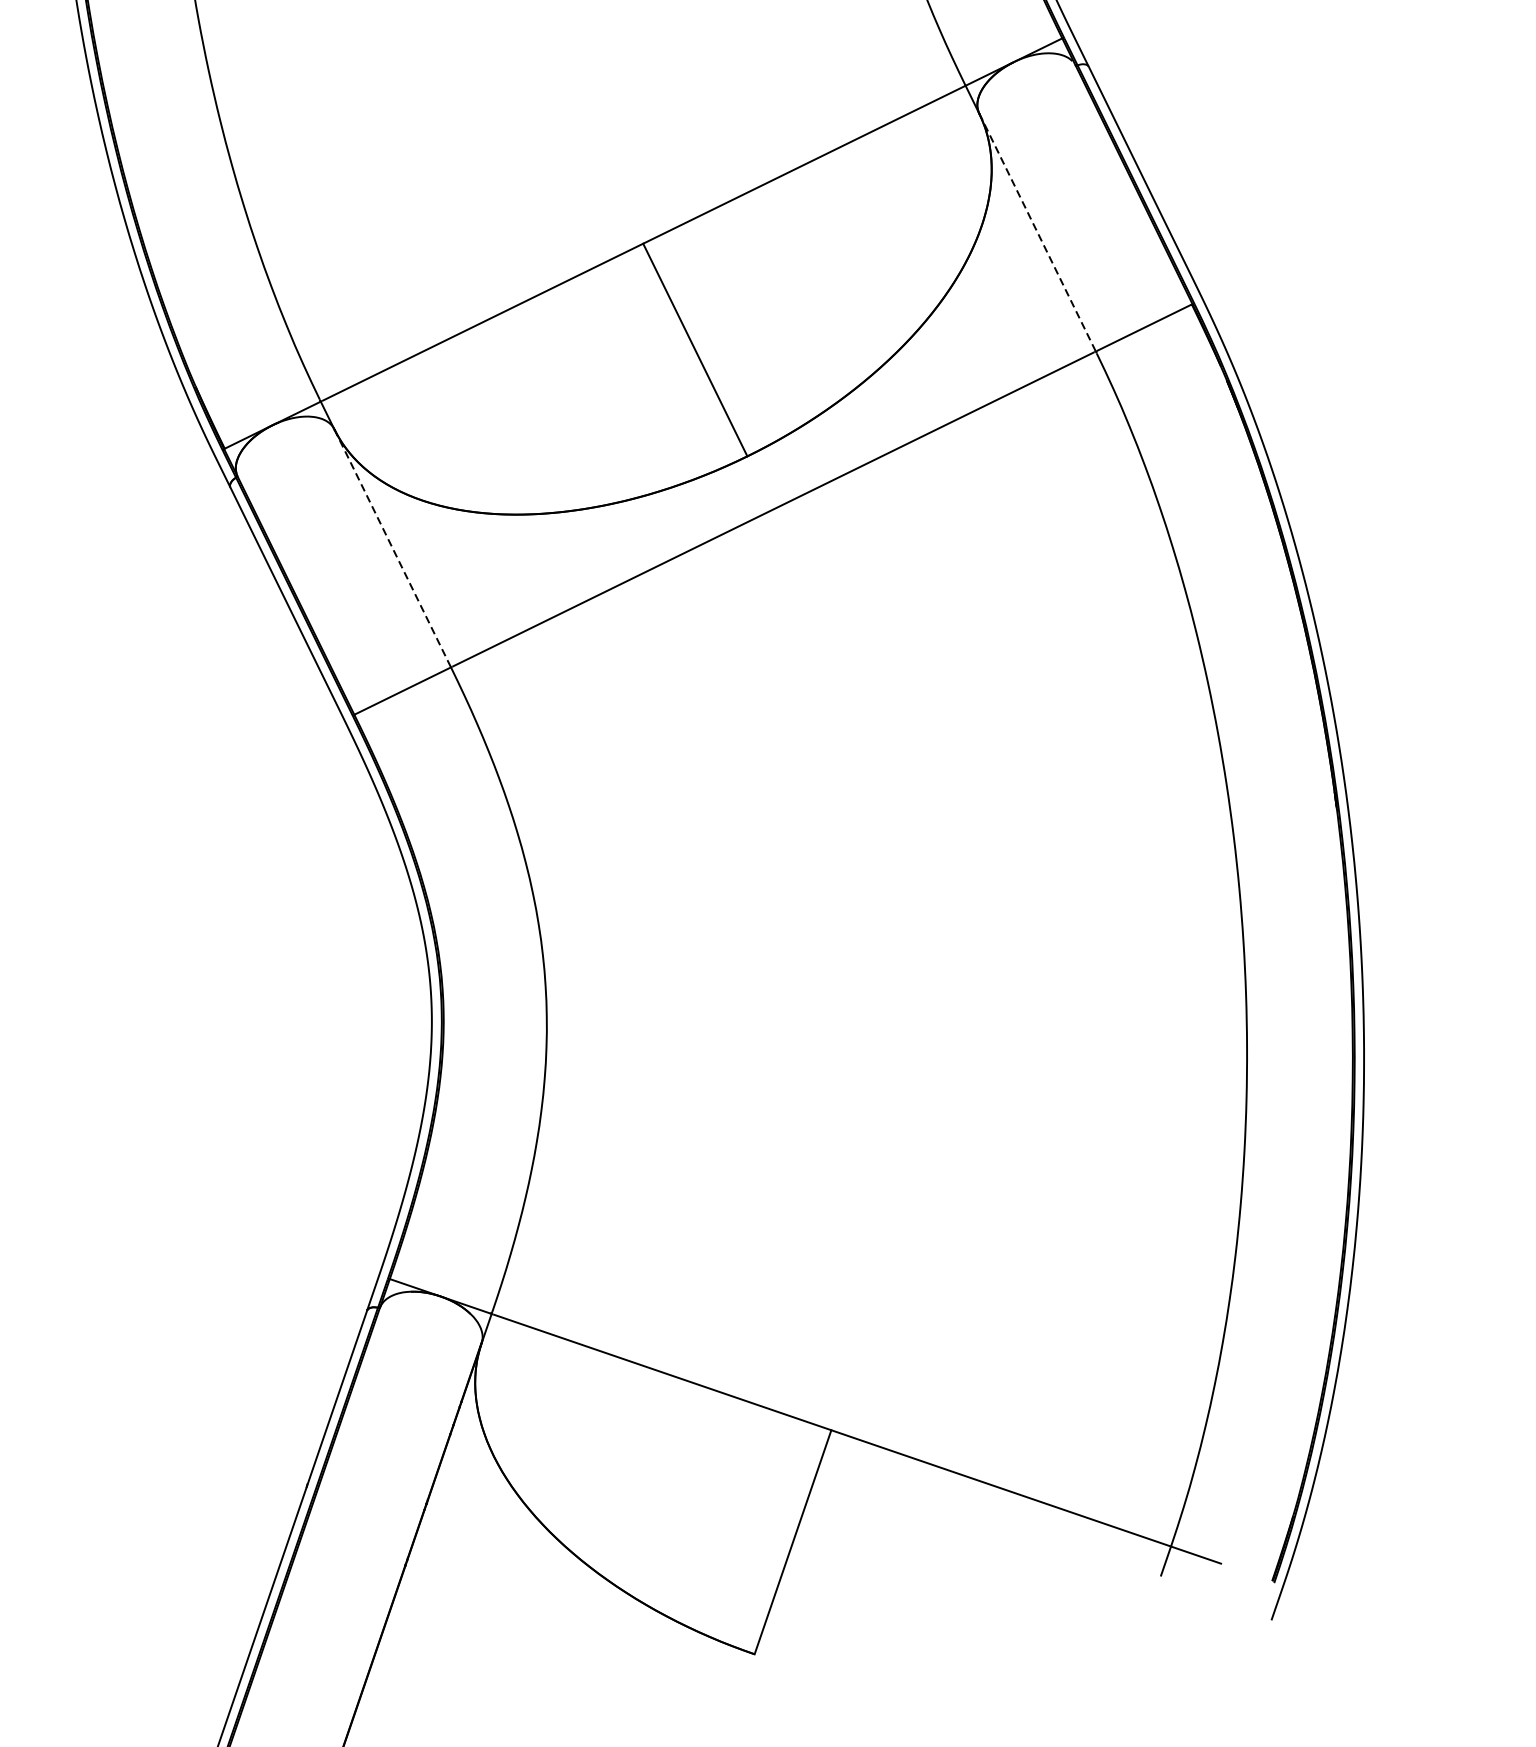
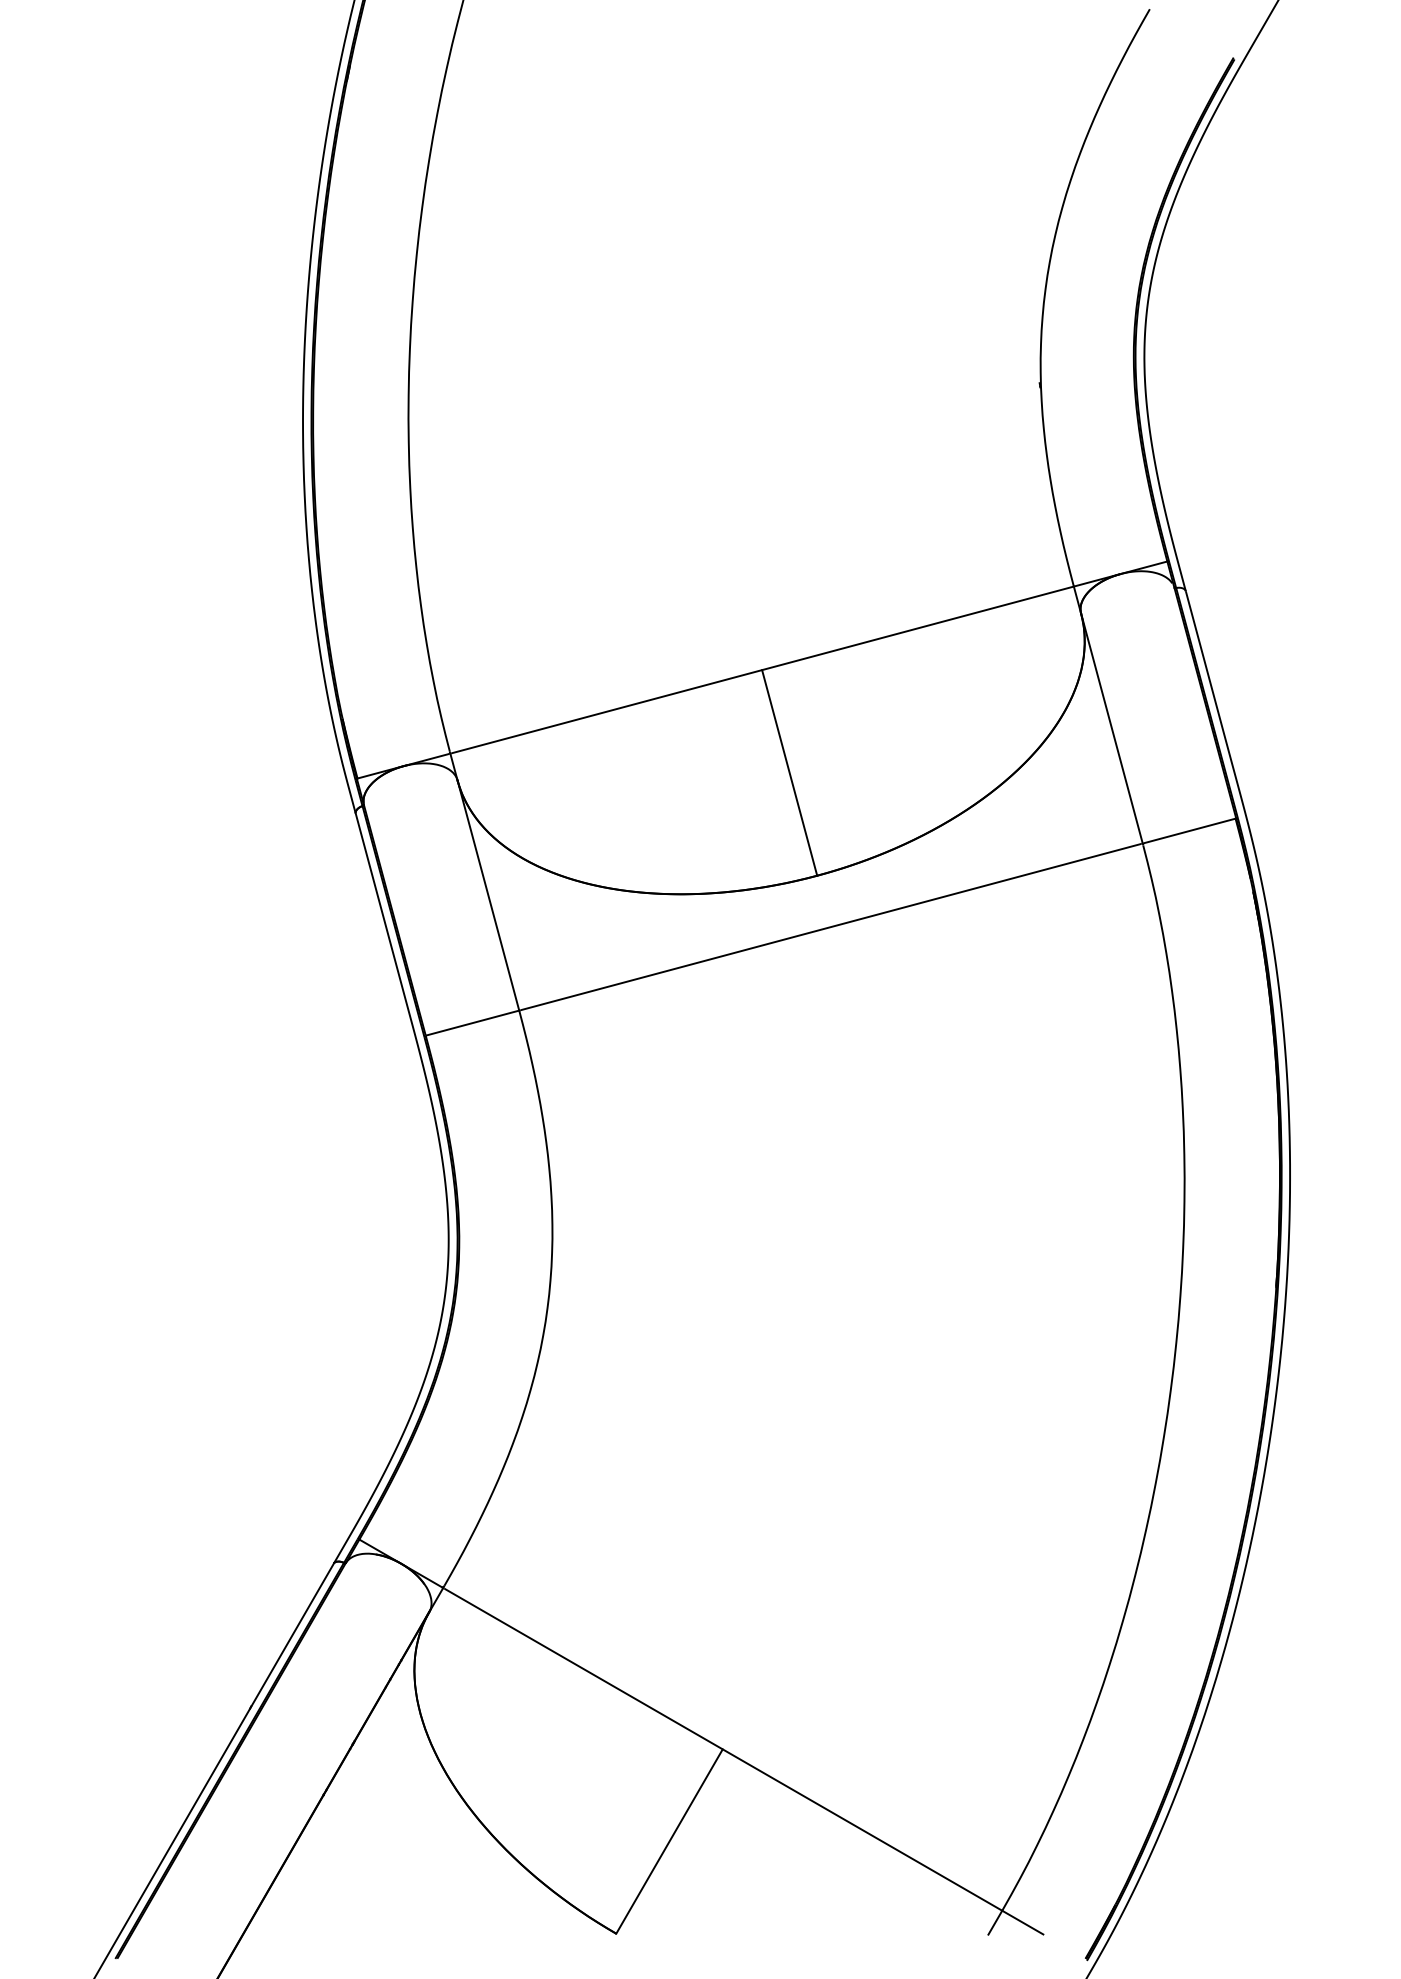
line: (1038, 232) -> (1112, 728), dashed -> solid
line: (393, 549) -> (488, 896), dashed -> solid

